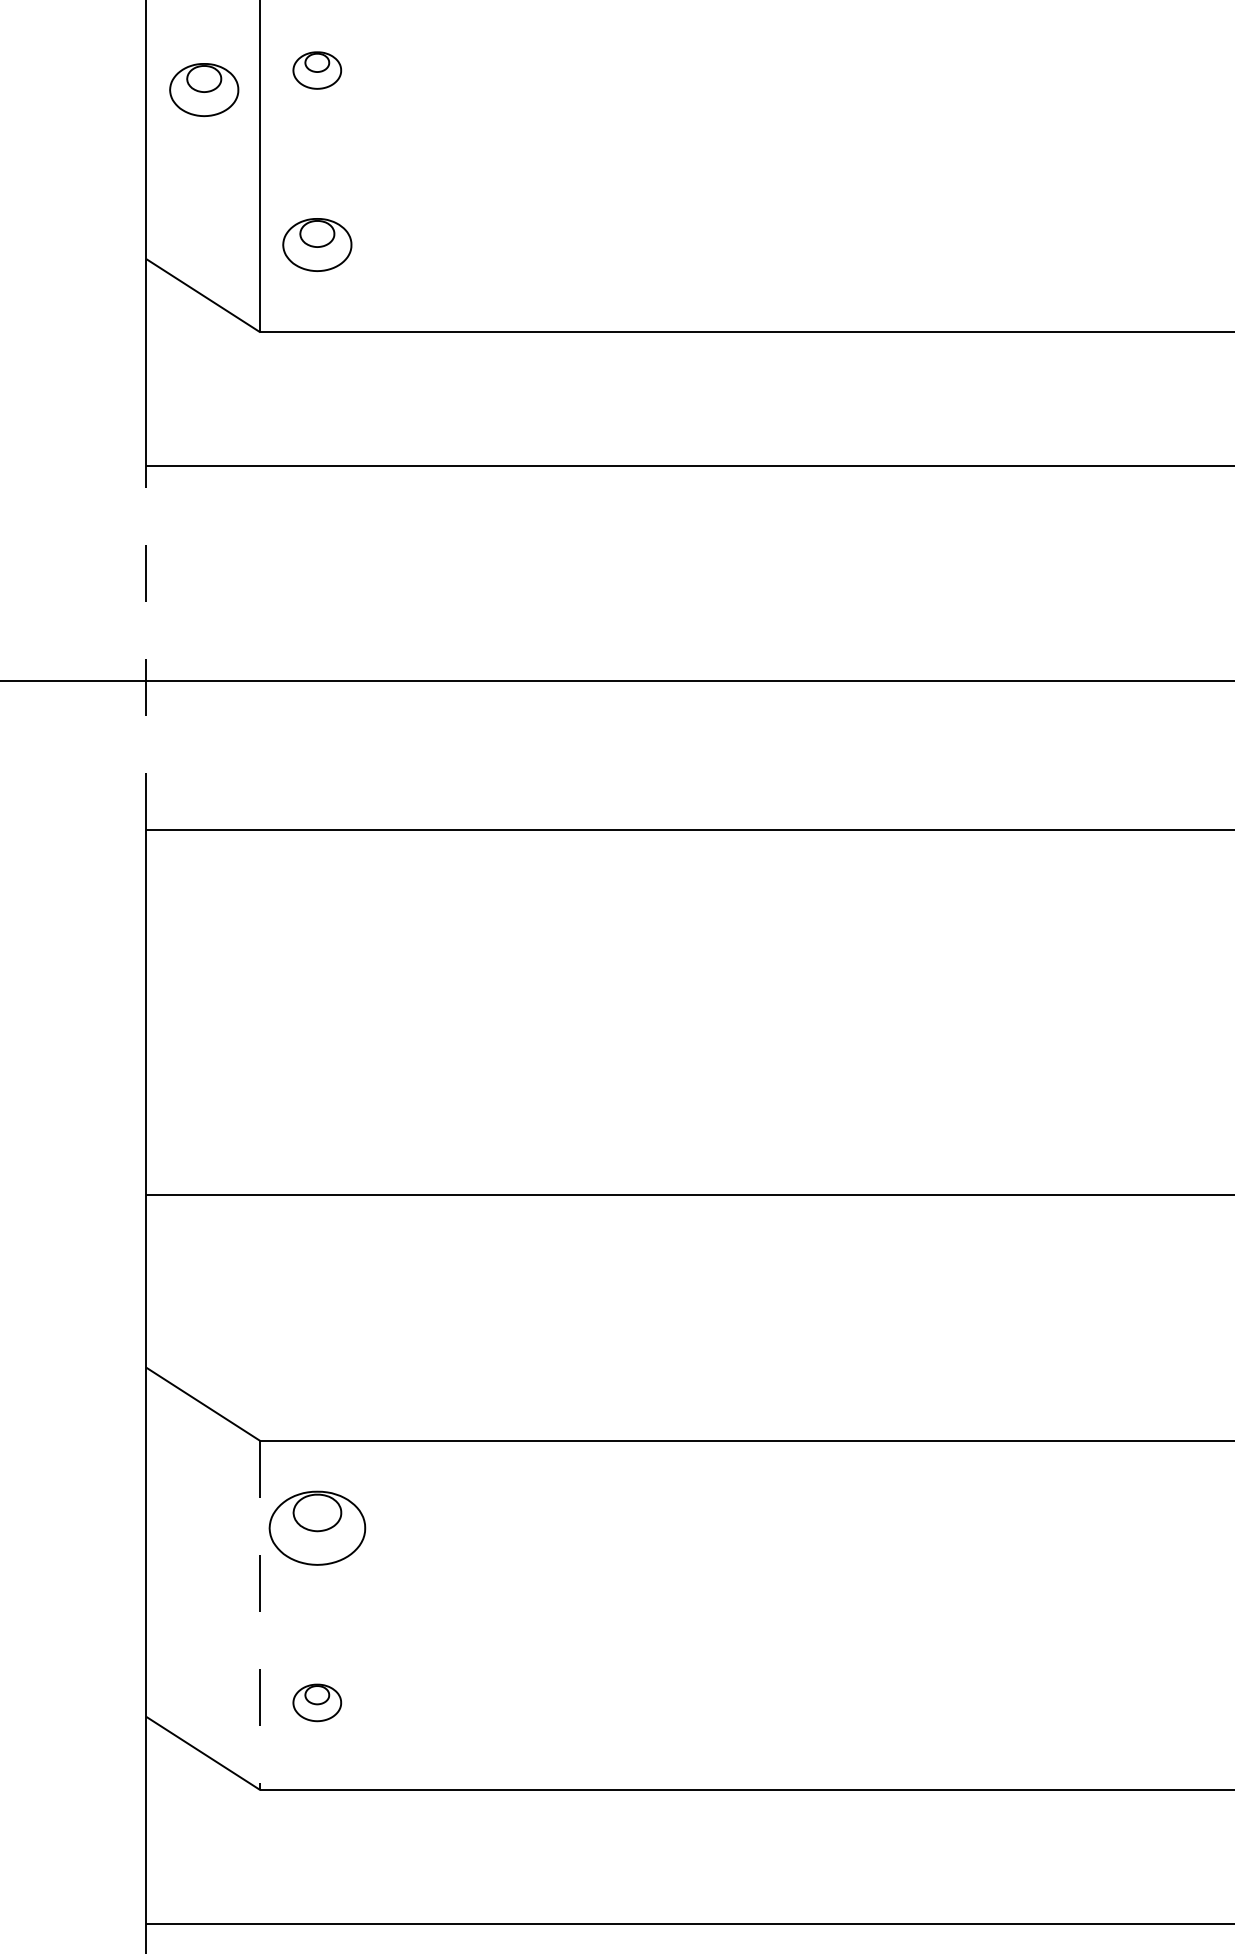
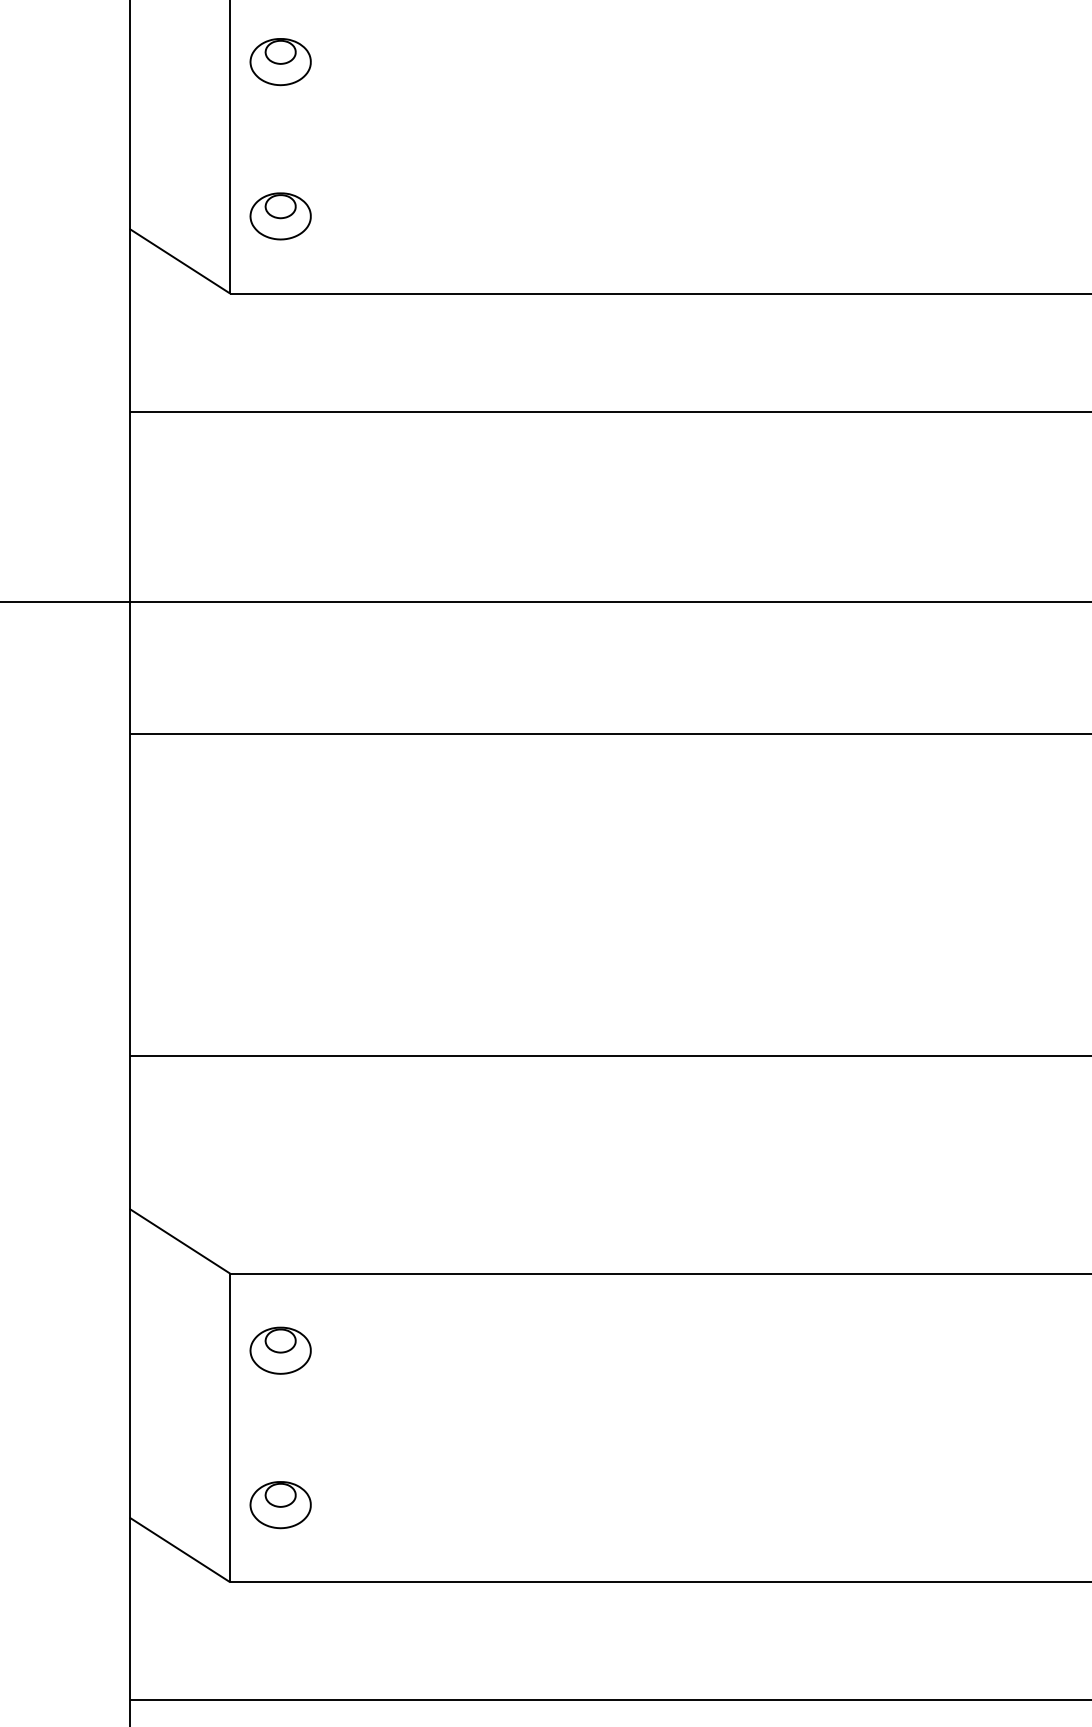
part: (317, 70) -> (280, 62), size x1.43
part: (204, 90) -> (180, 79), removed
line: (146, 647) -> (129, 572), dashed -> solid
part: (317, 1527) -> (280, 1350), size x0.71
line: (260, 1616) -> (230, 1428), dashed -> solid
part: (317, 1703) -> (280, 1505), size x1.43

